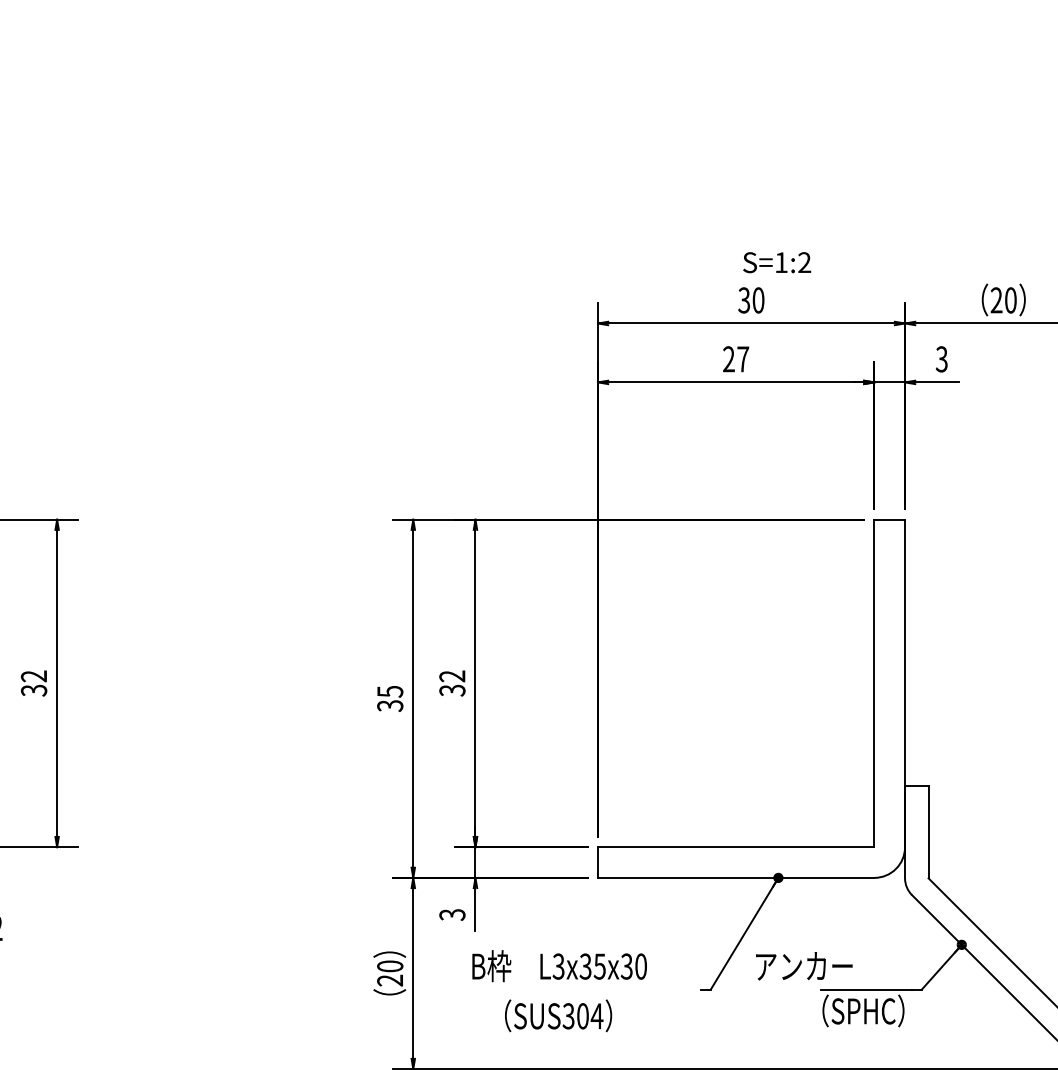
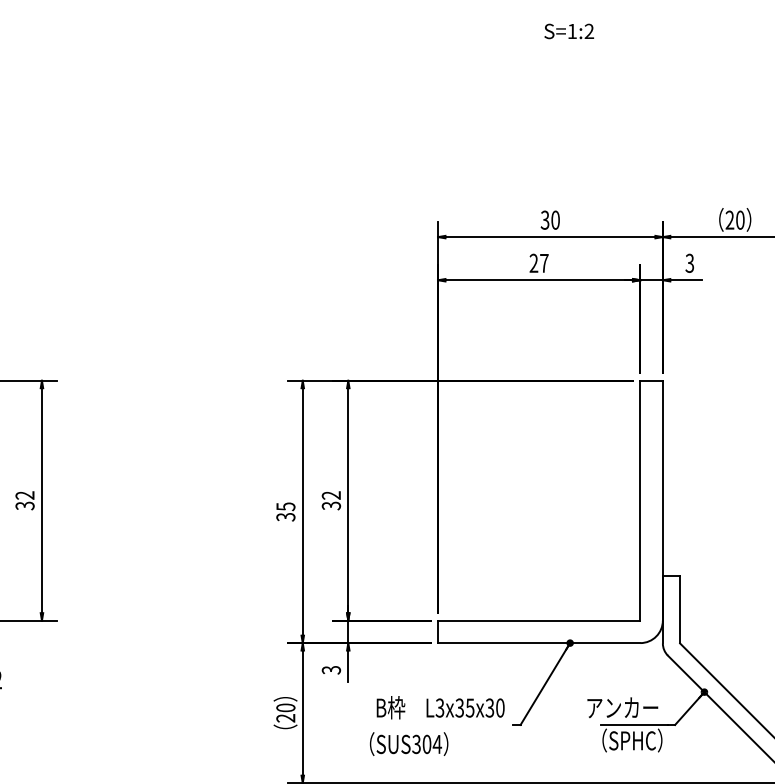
text: (777, 262) -> (569, 31), moved
text: (559, 966) -> (440, 707), moved
text: (804, 966) -> (622, 707), moved

